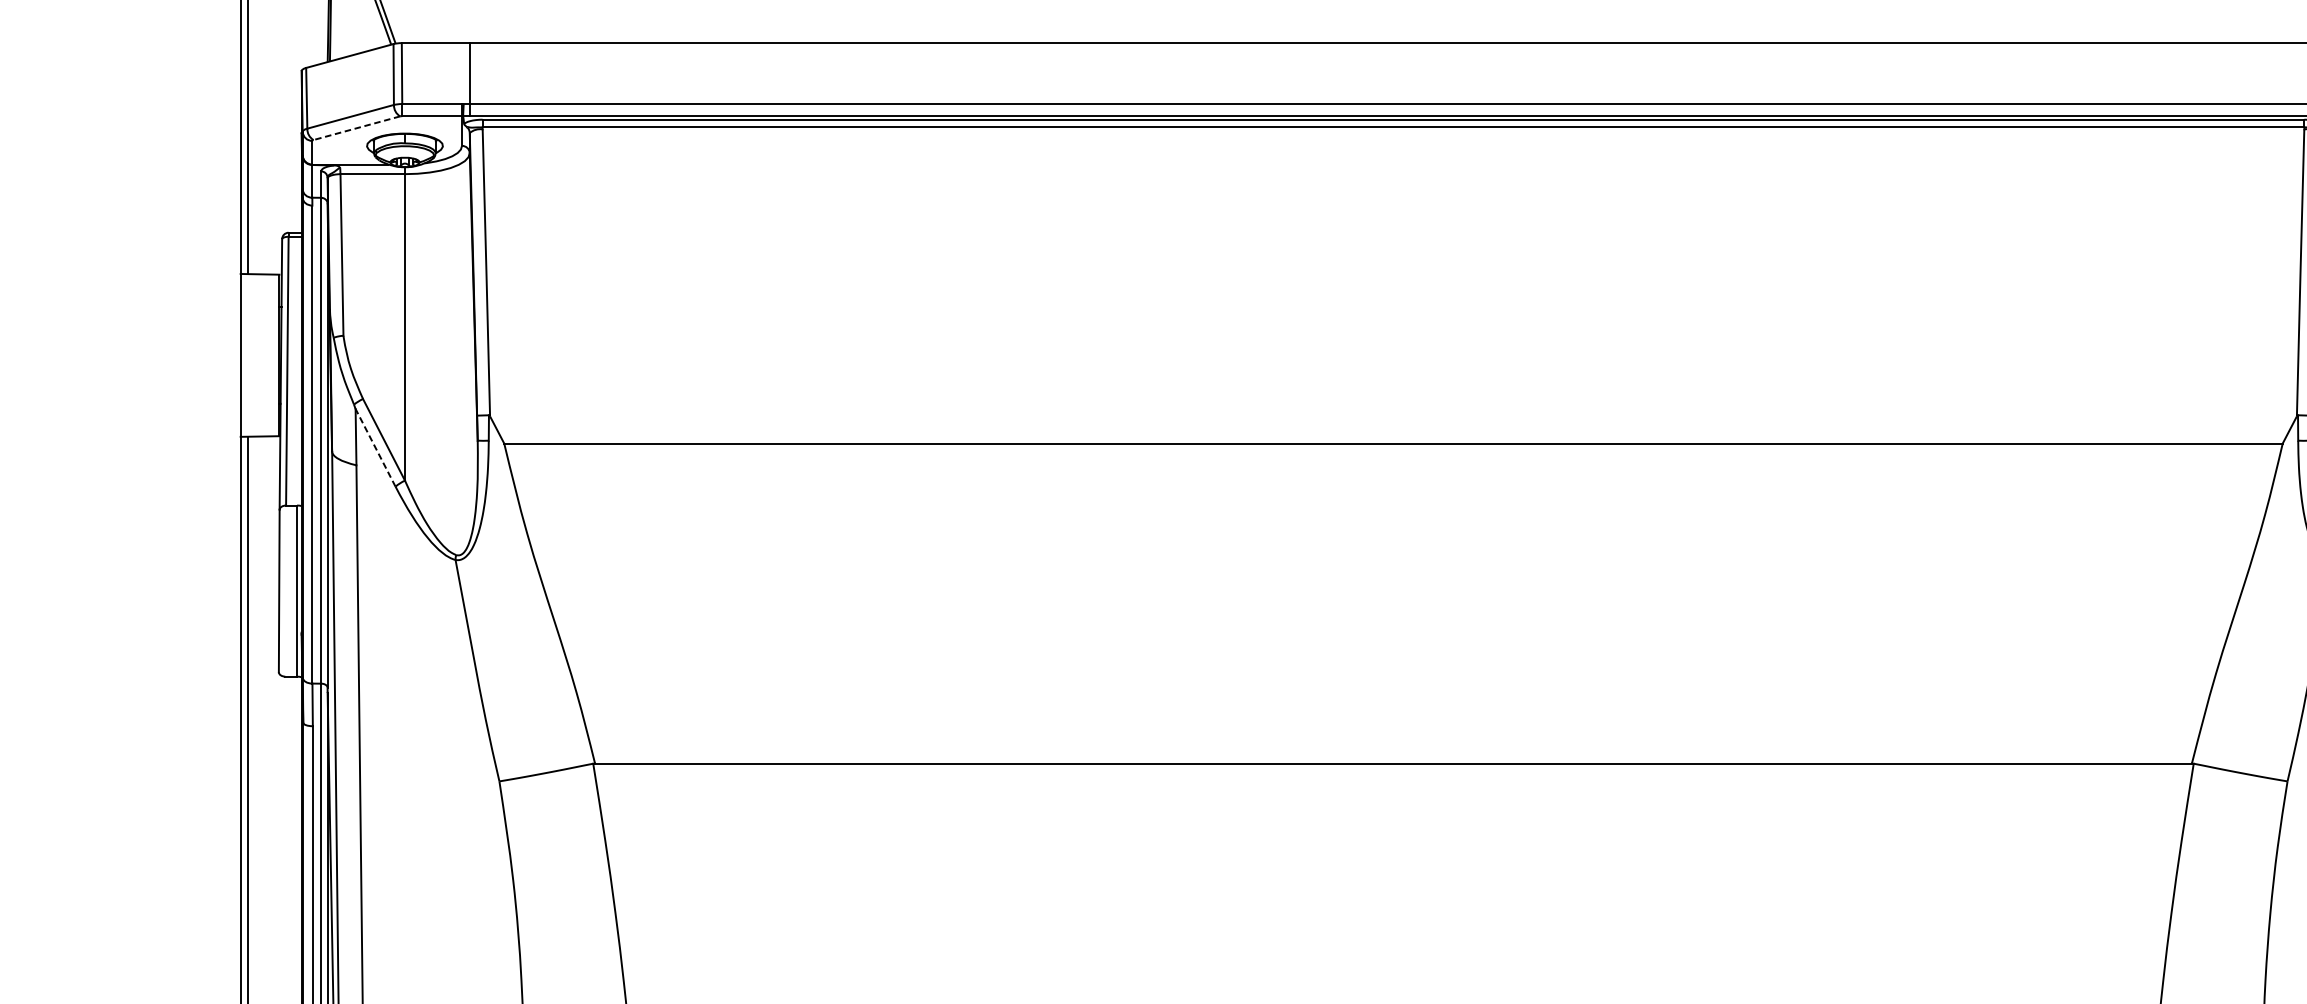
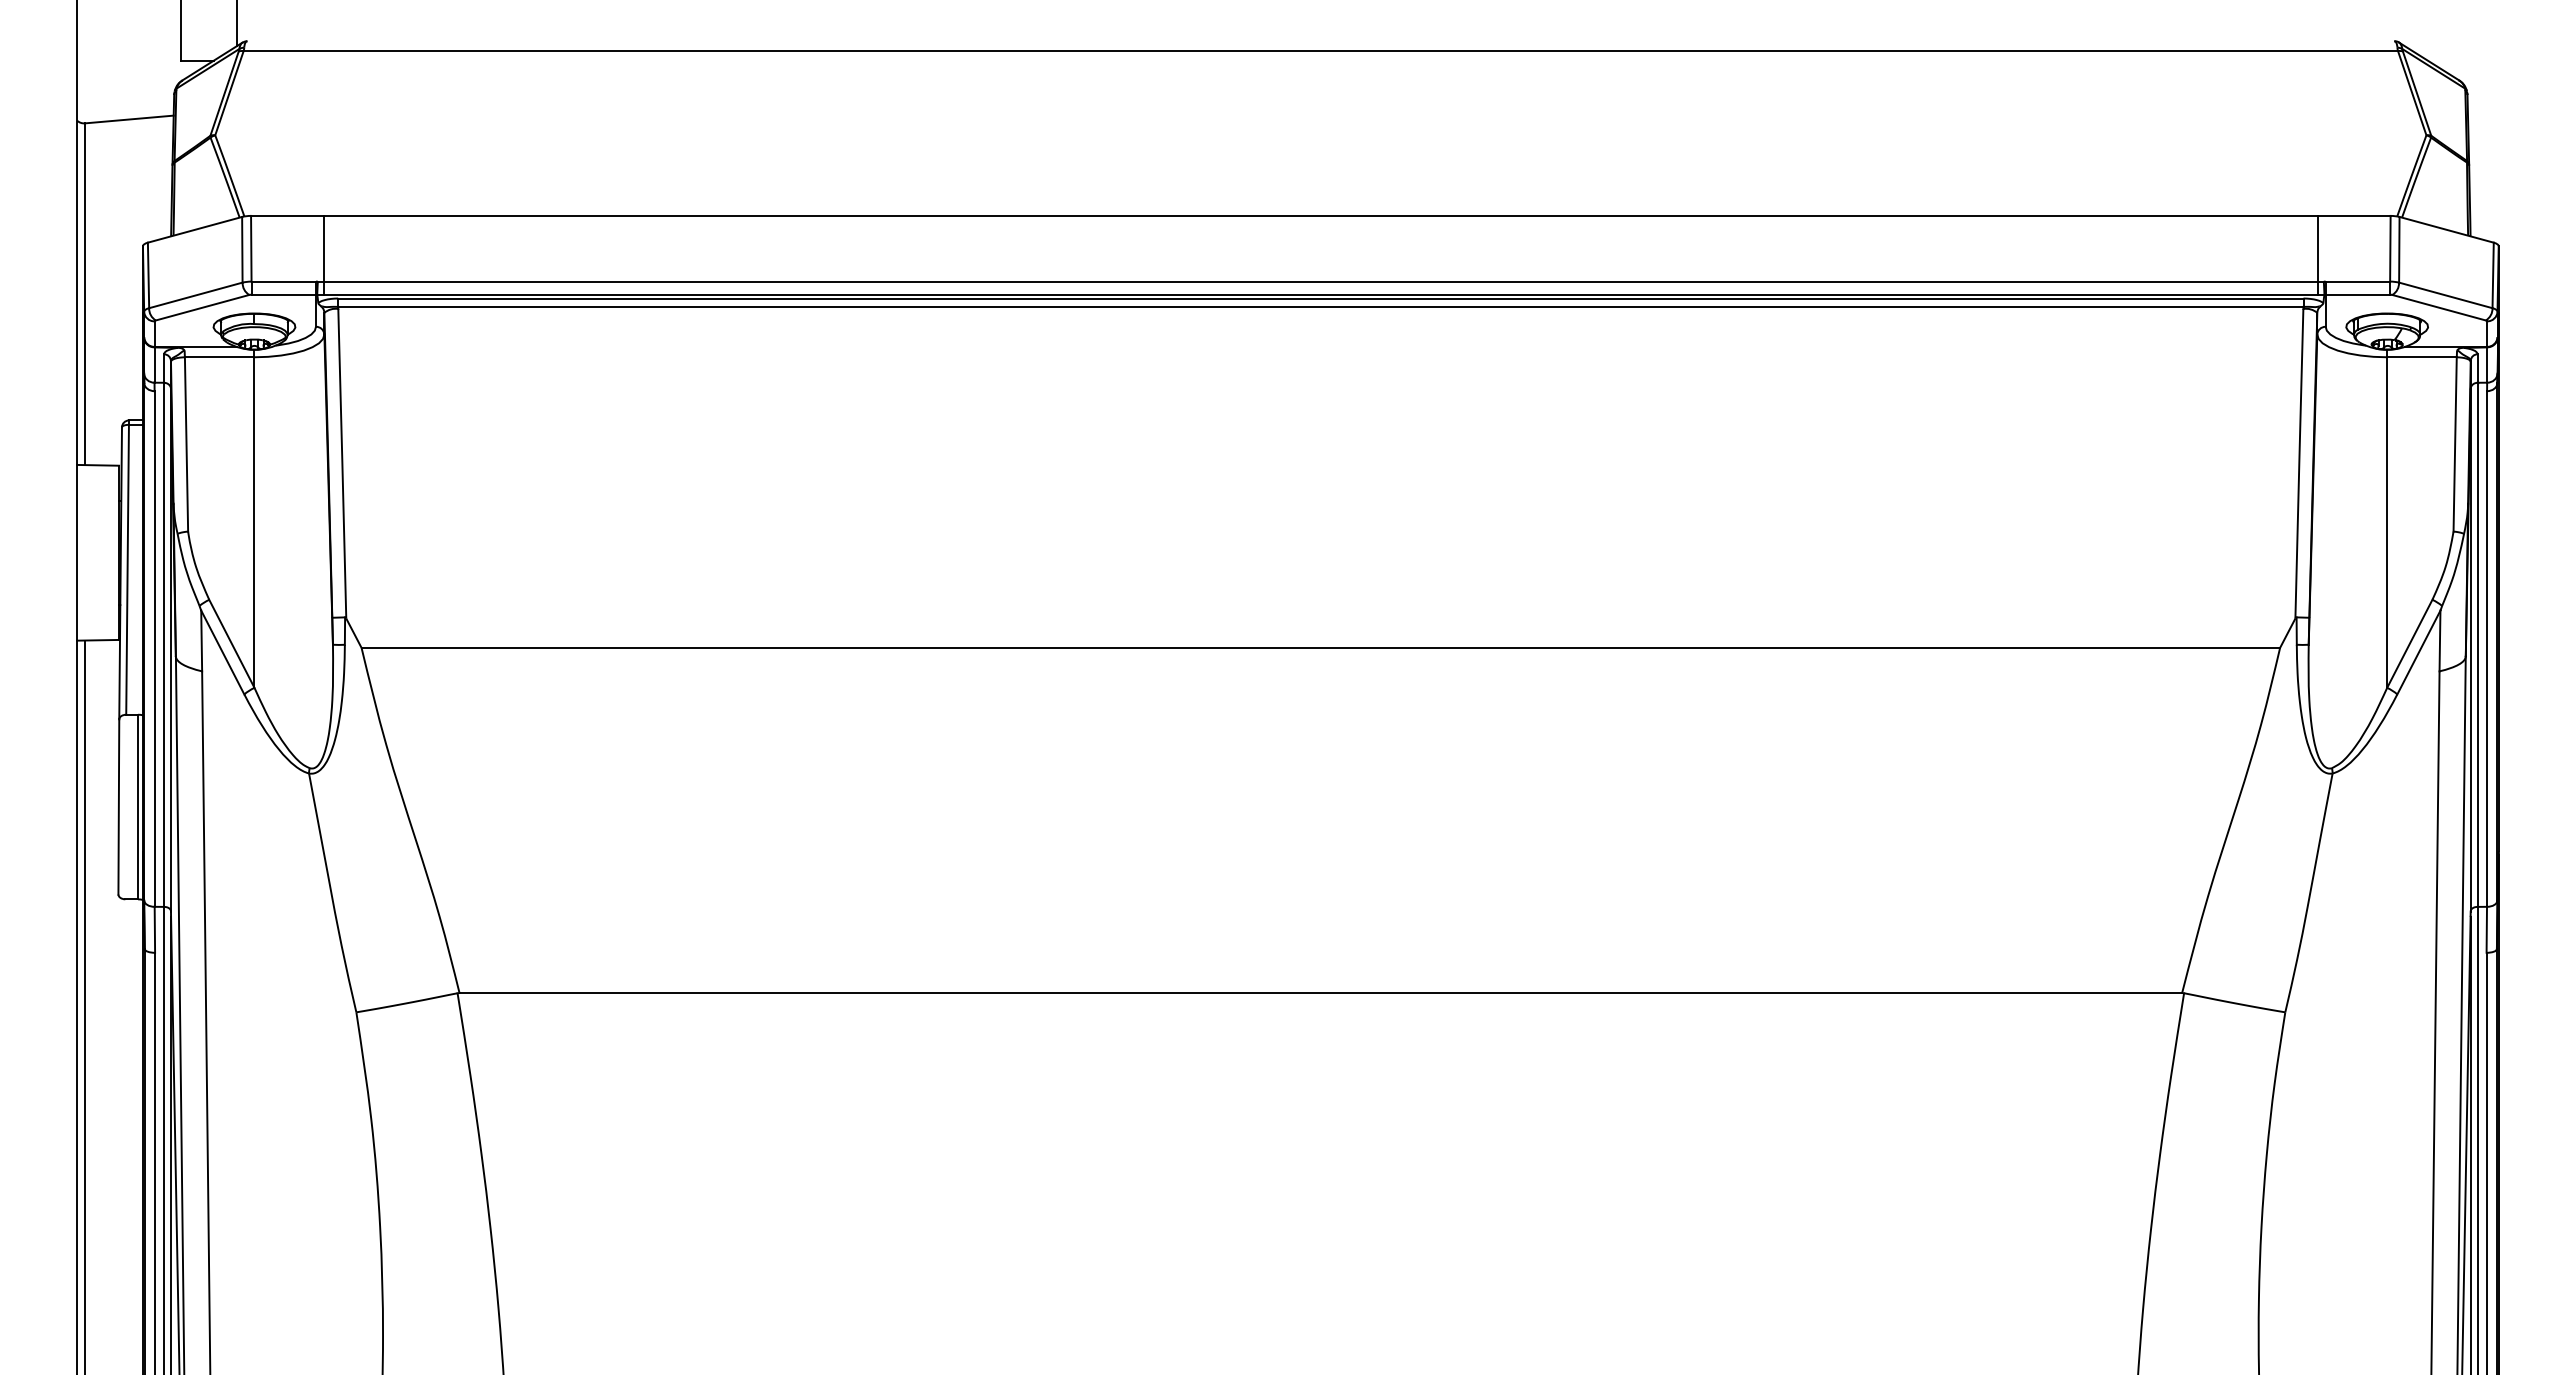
line: (356, 128) -> (202, 307), dashed -> solid
line: (375, 447) -> (222, 652), dashed -> solid

